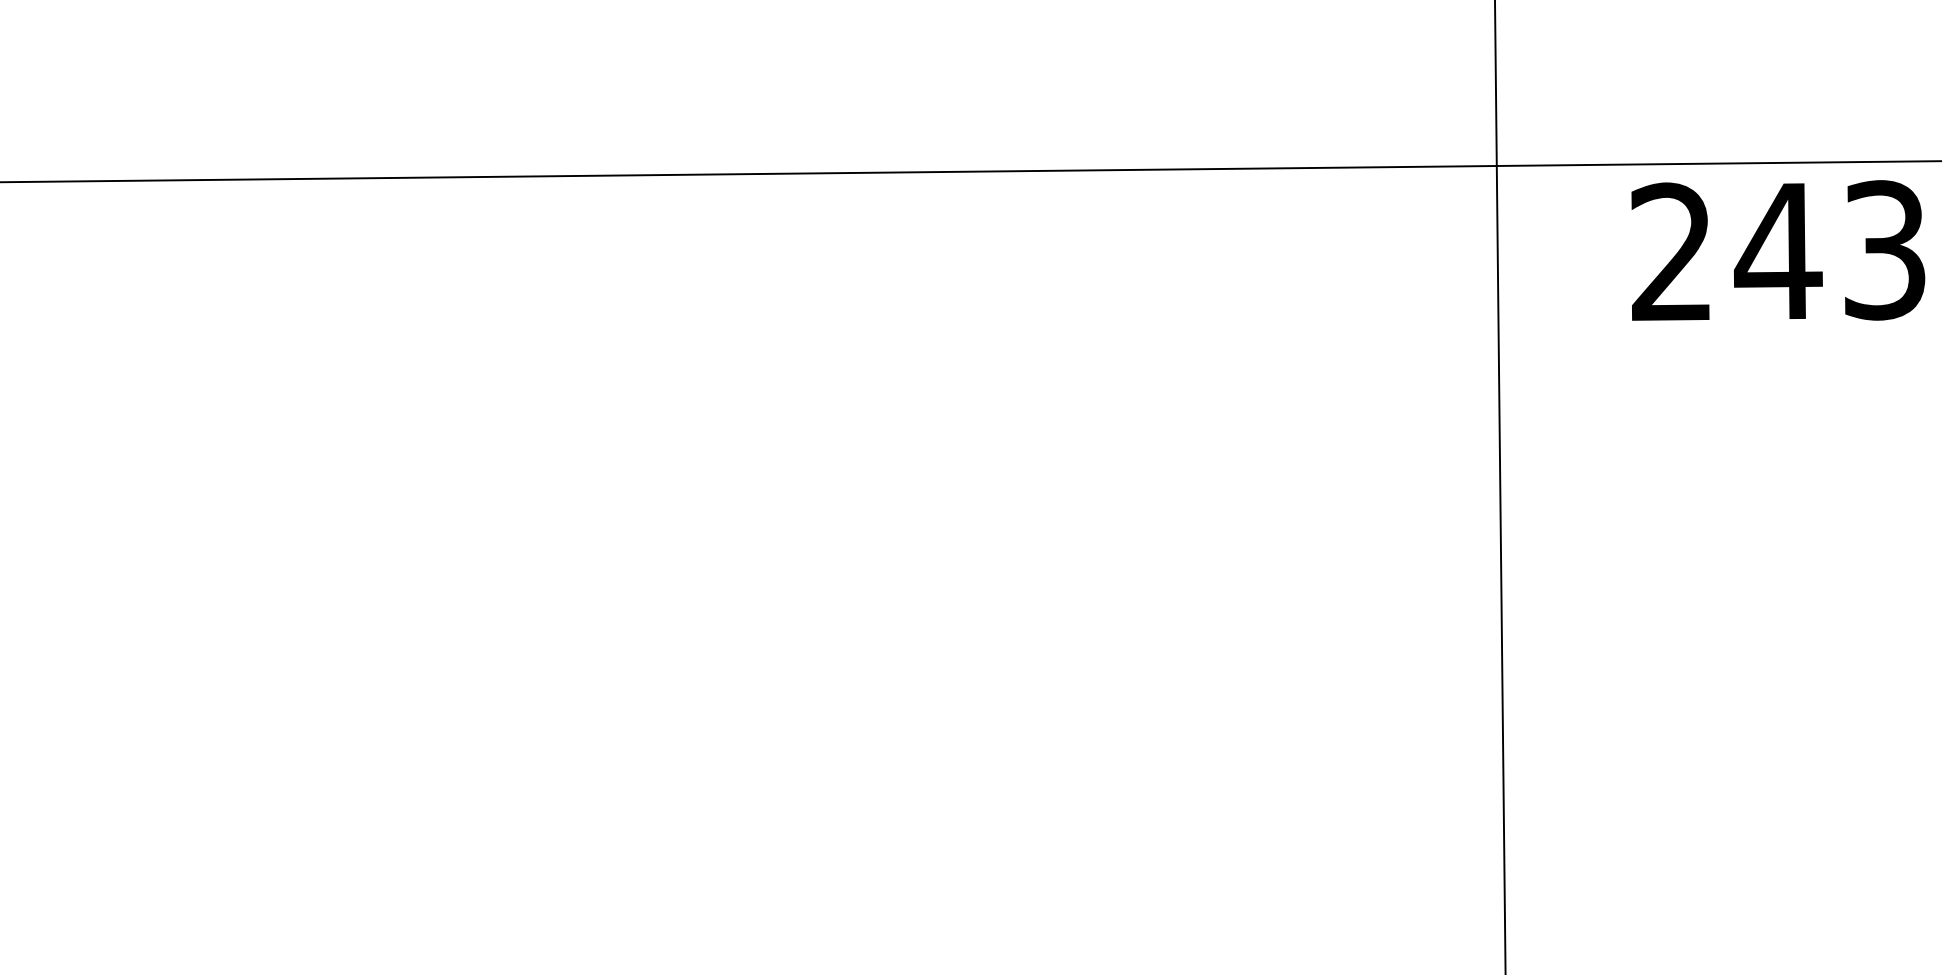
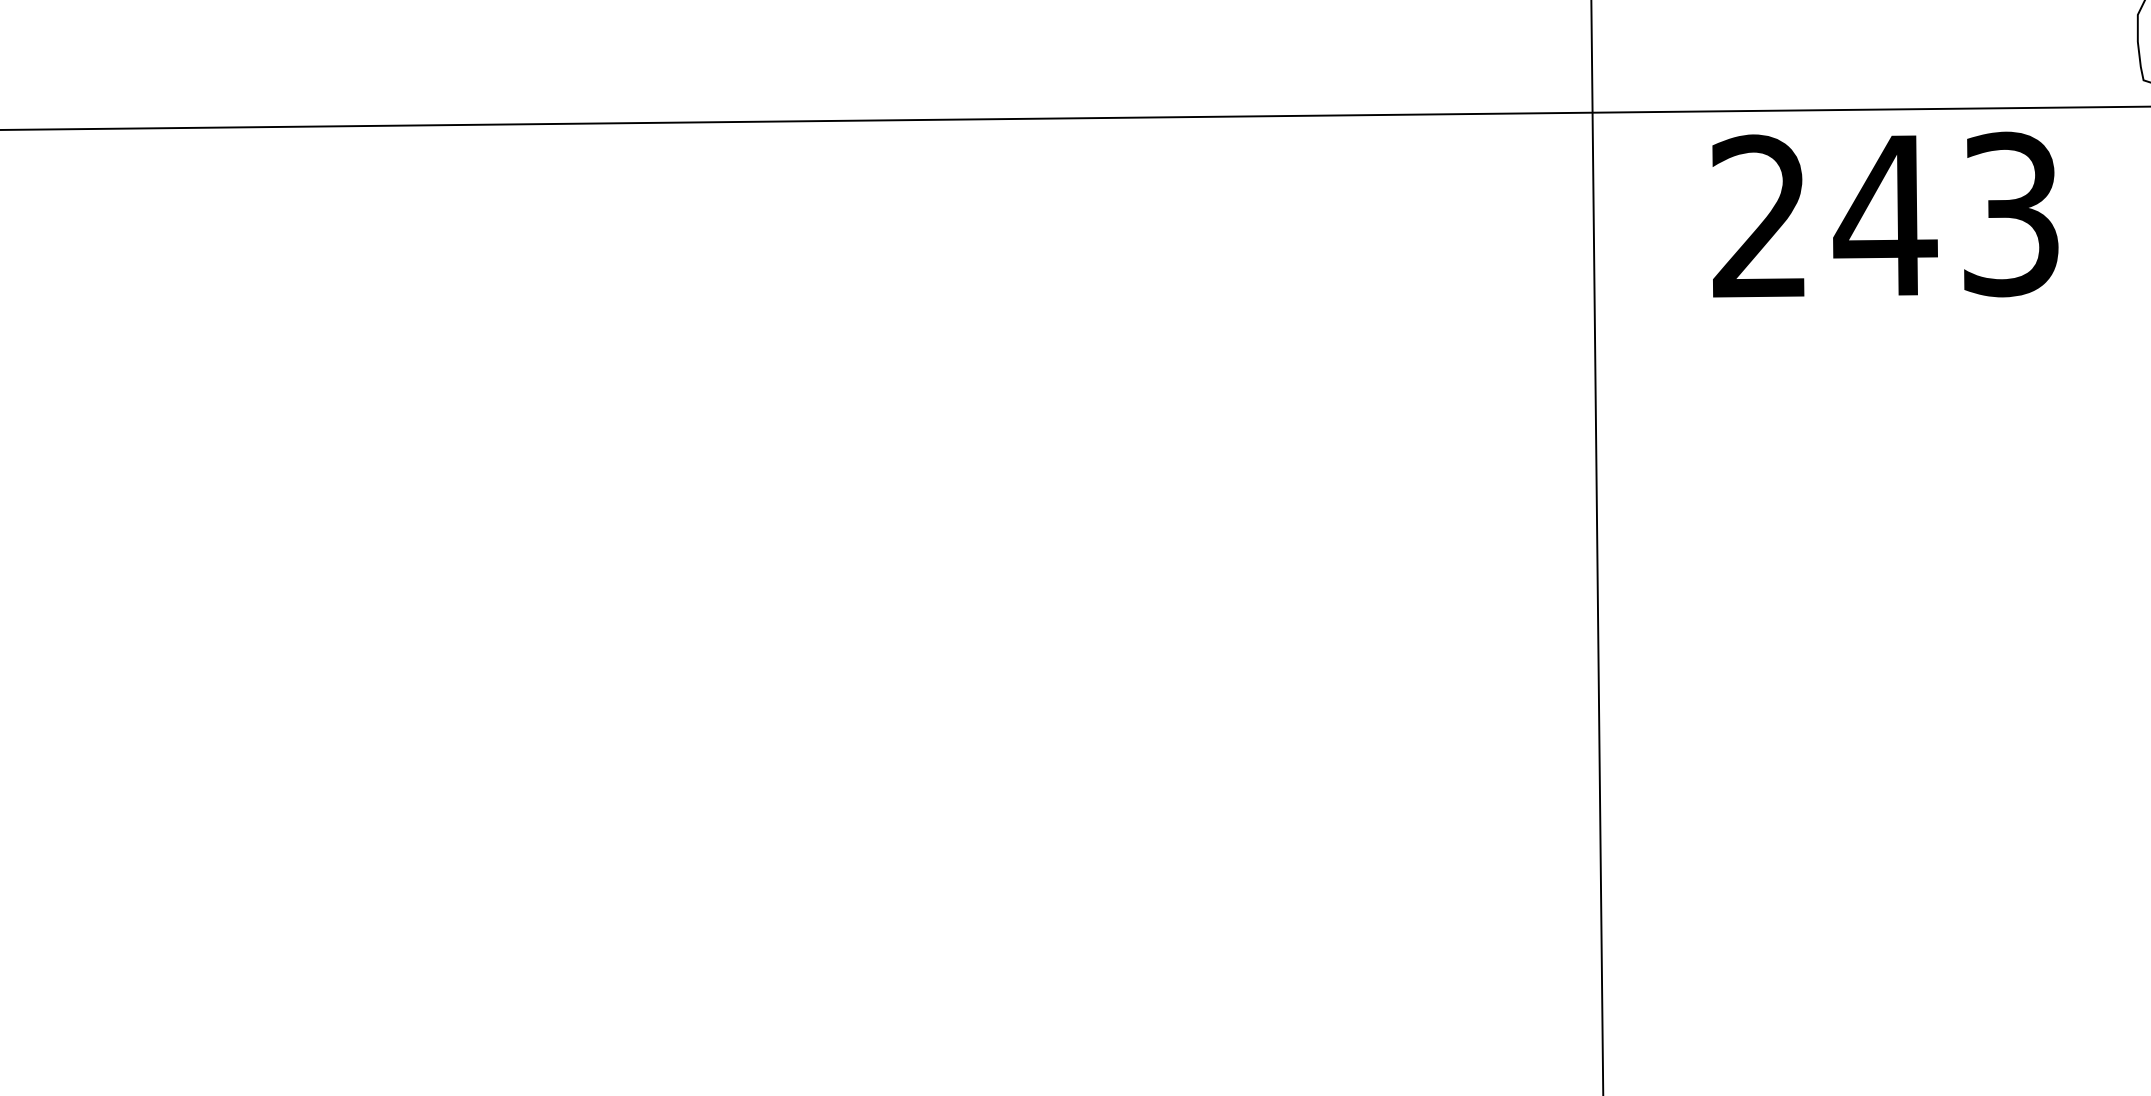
text: (1778, 250) -> (1885, 214), moved

